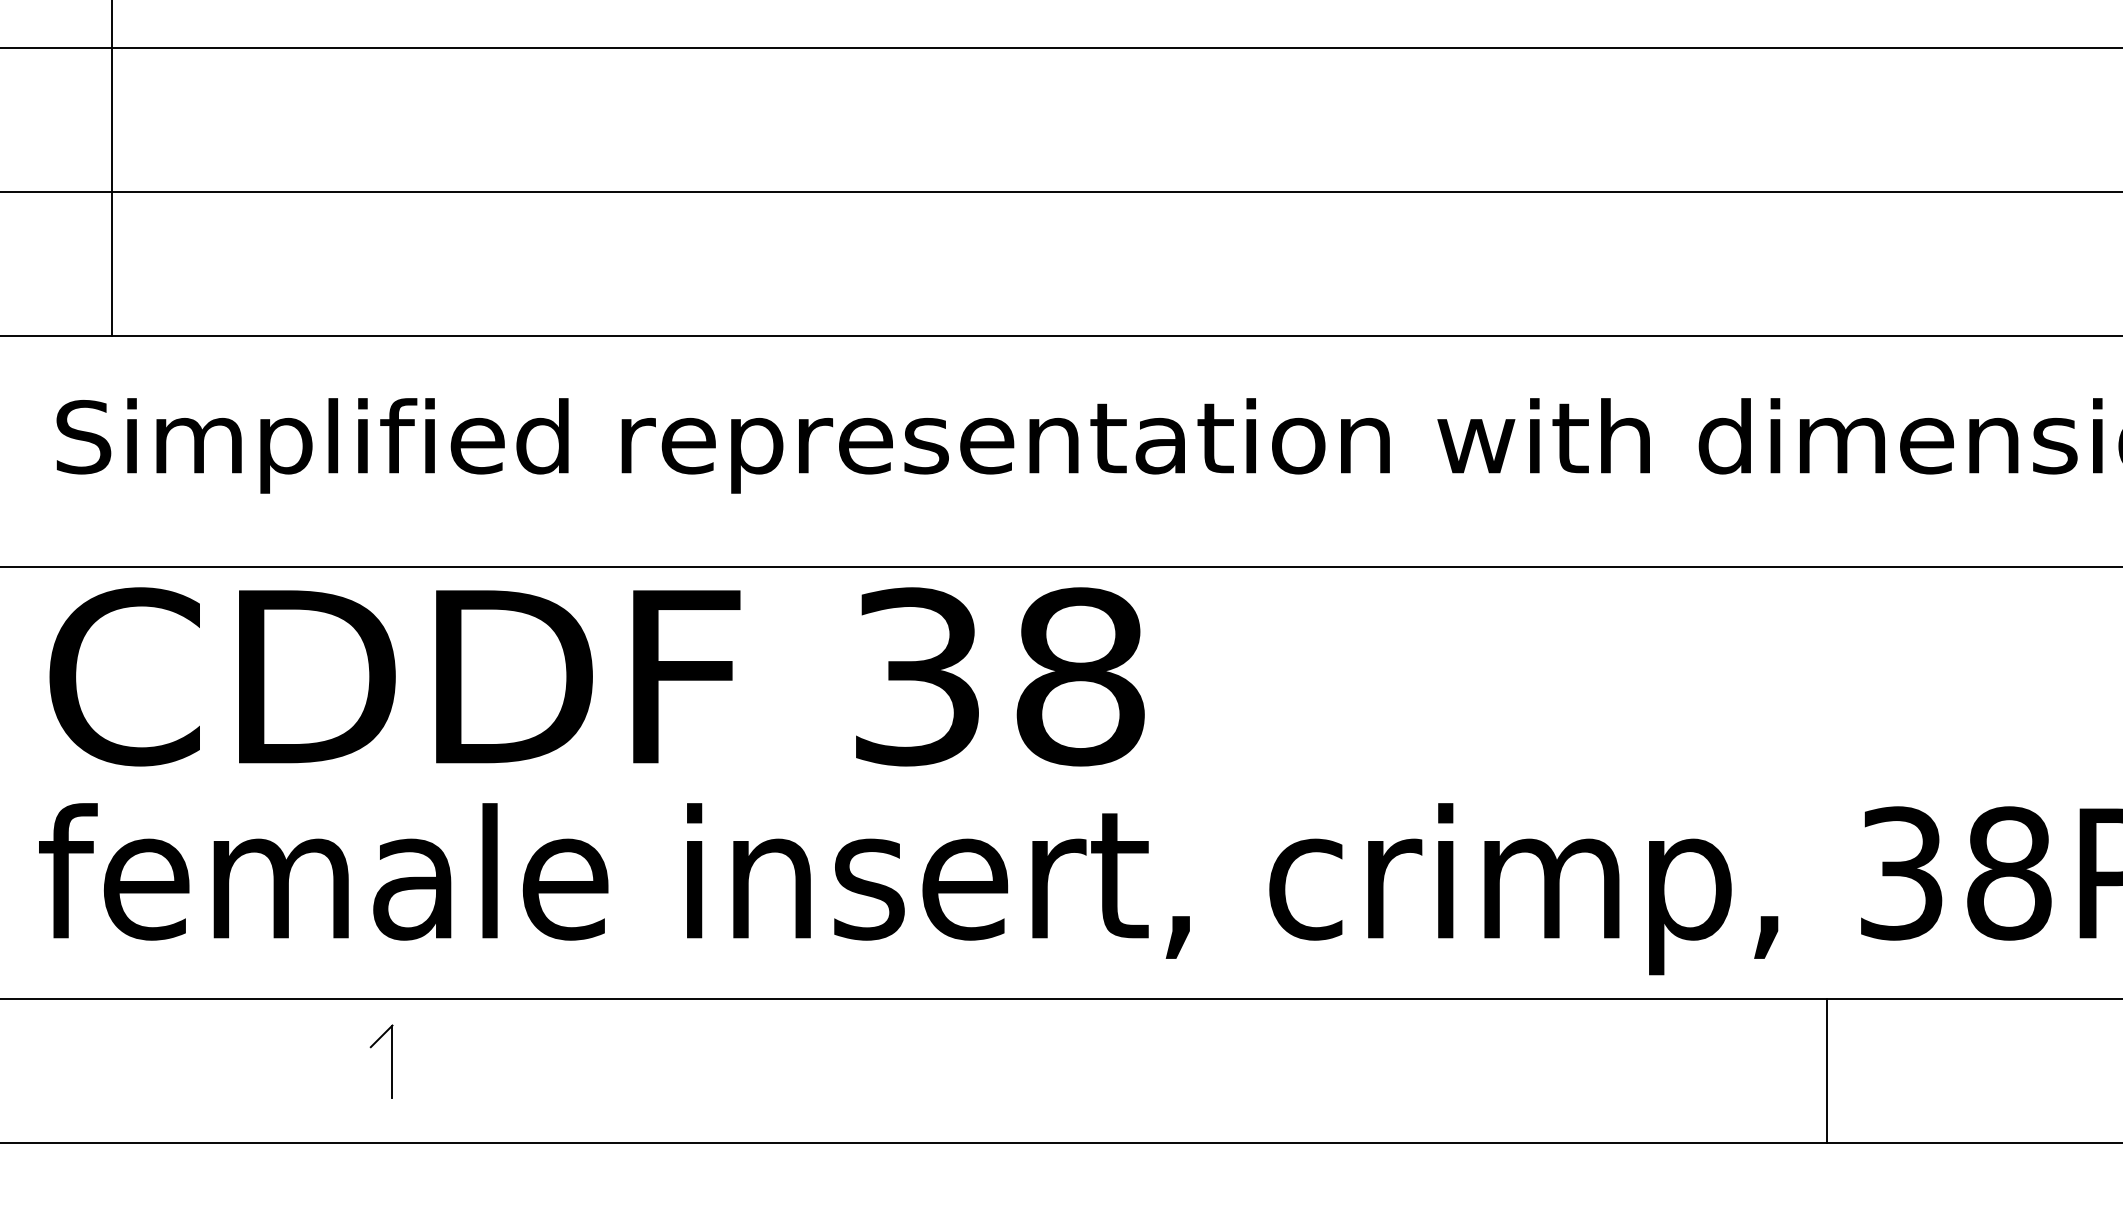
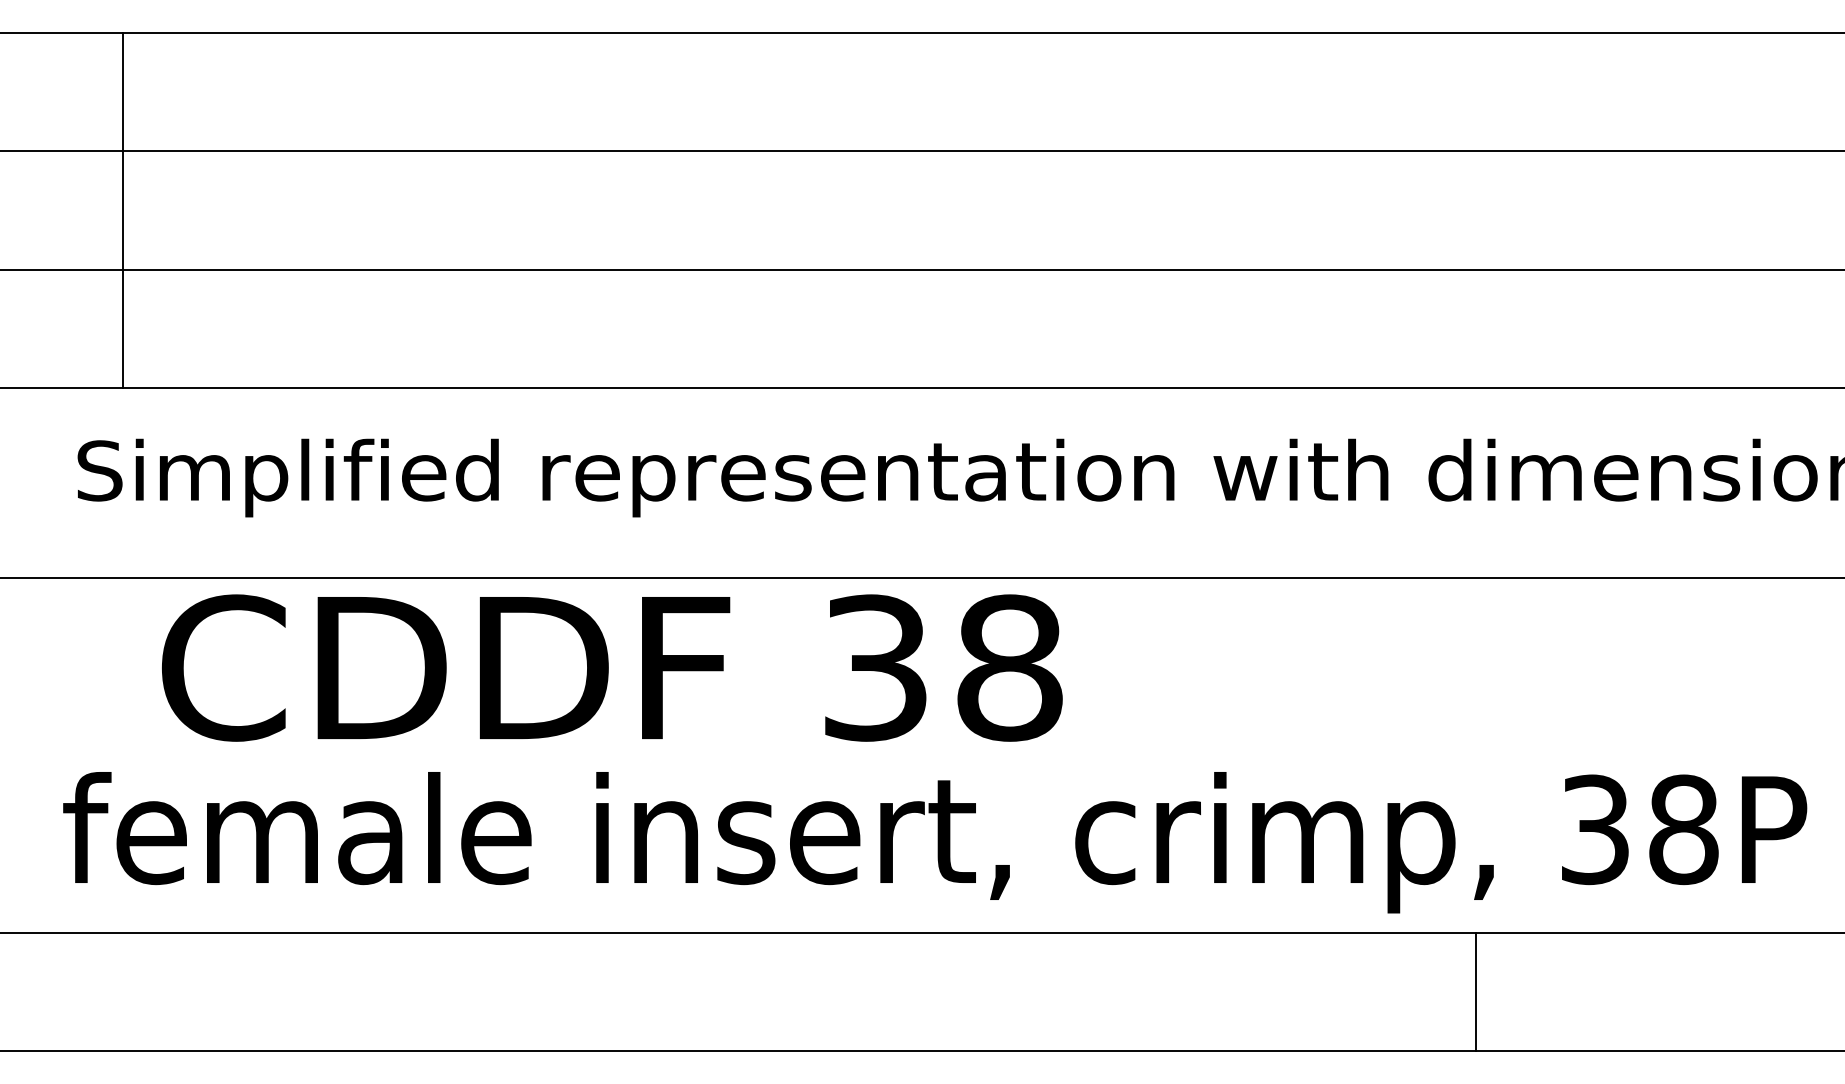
text: (597, 676) -> (612, 667), moved
part: (391, 1060) -> (353, 983), removed
line: (1827, 1070) -> (1476, 991), moved

